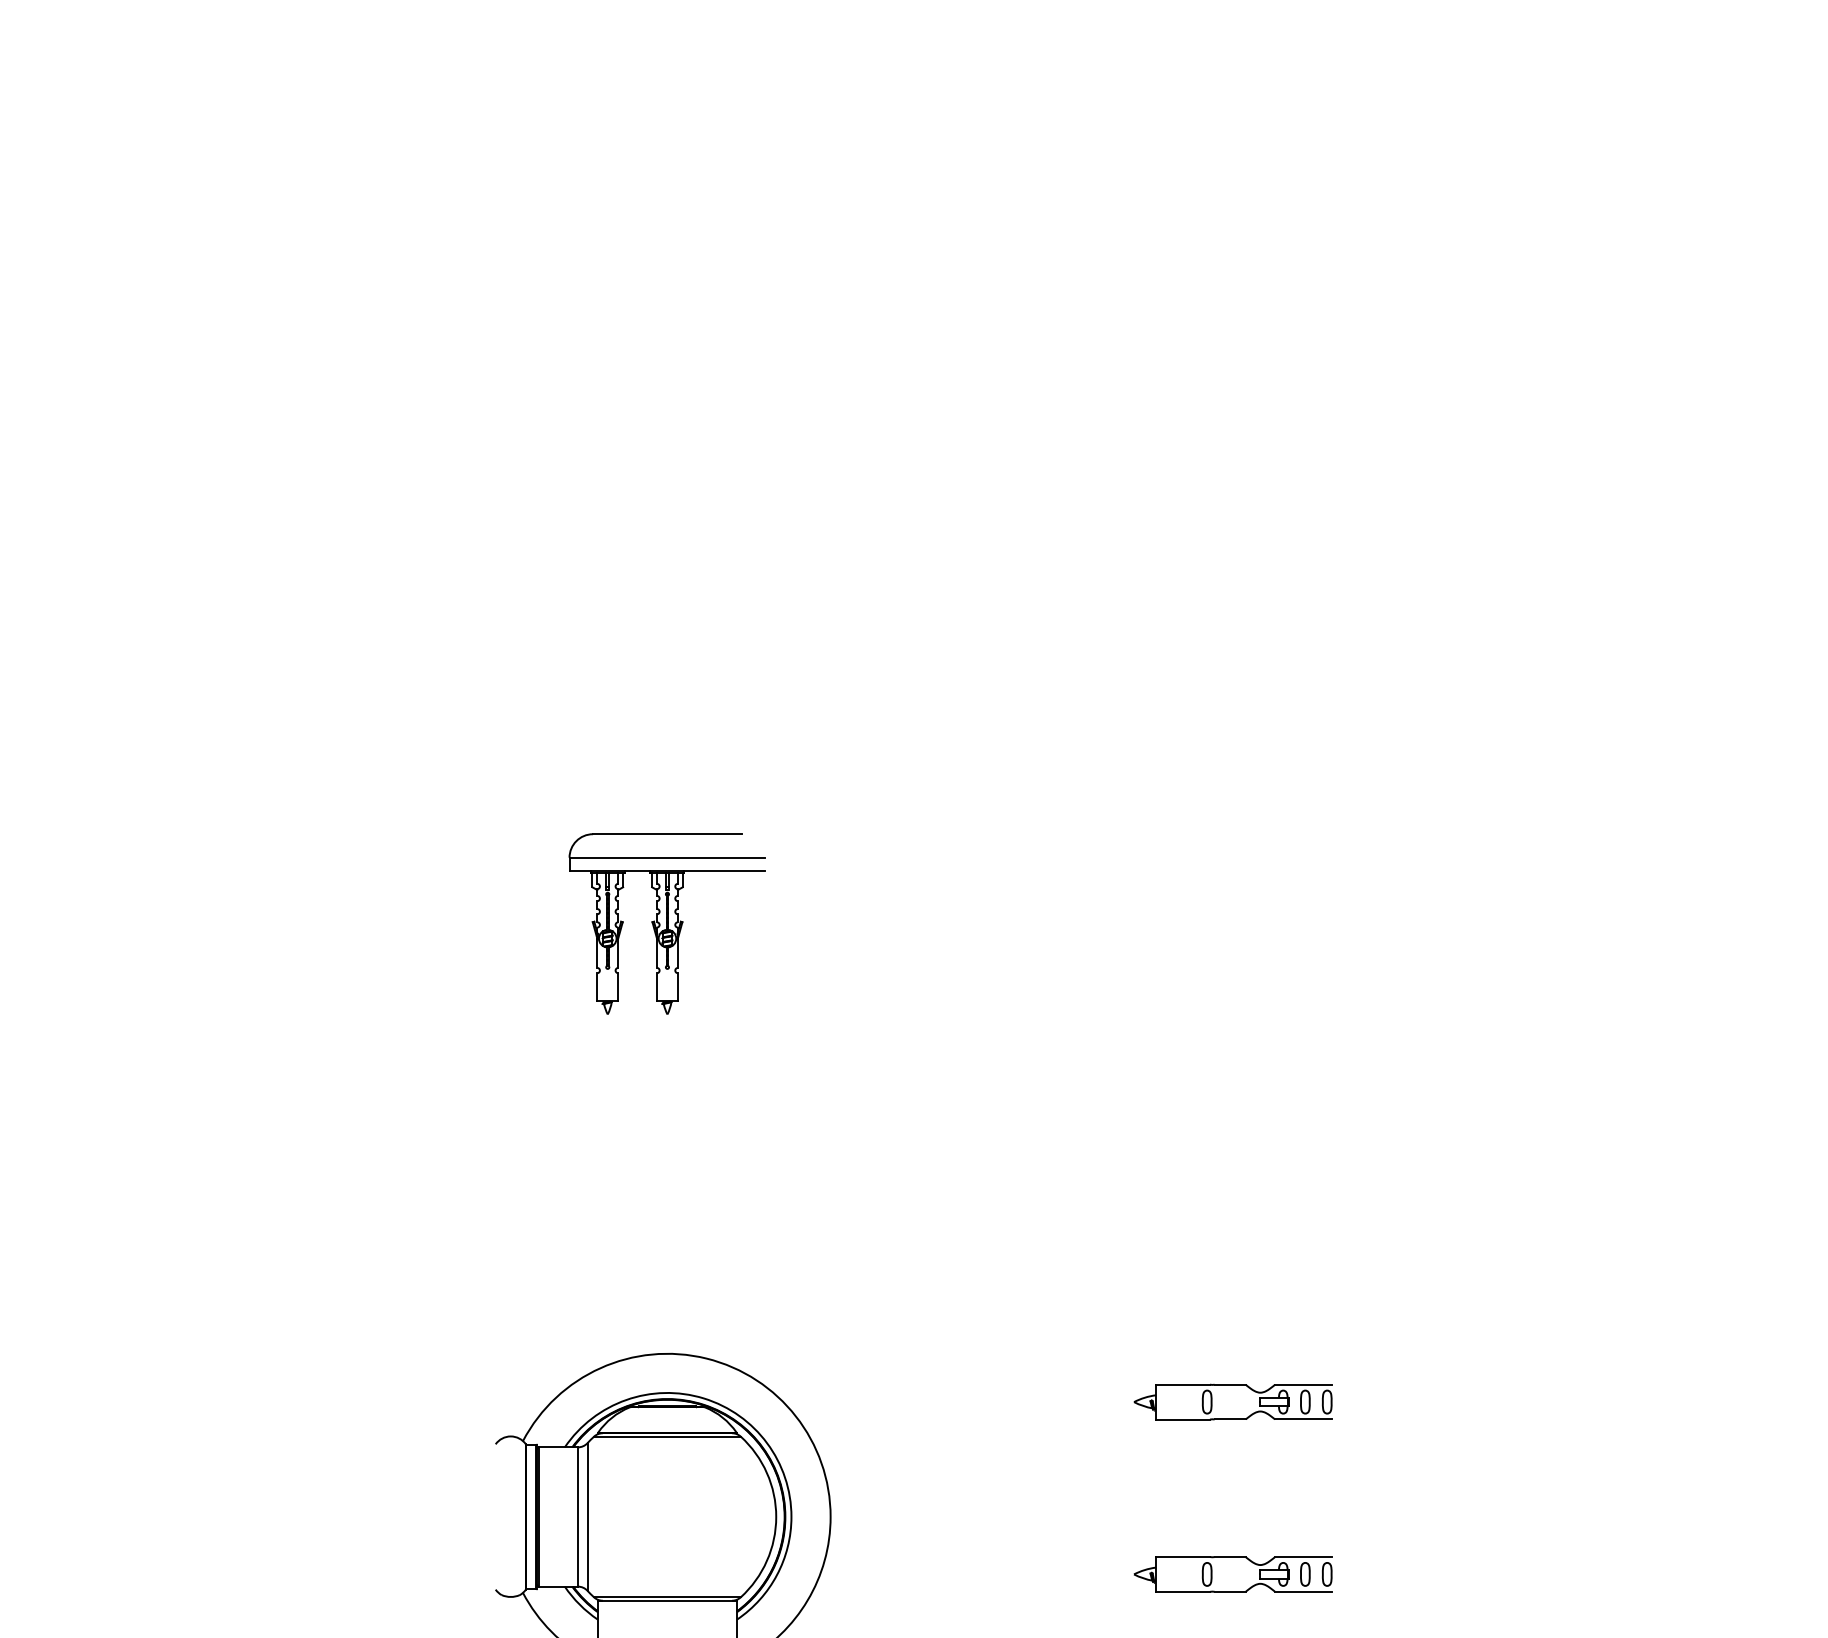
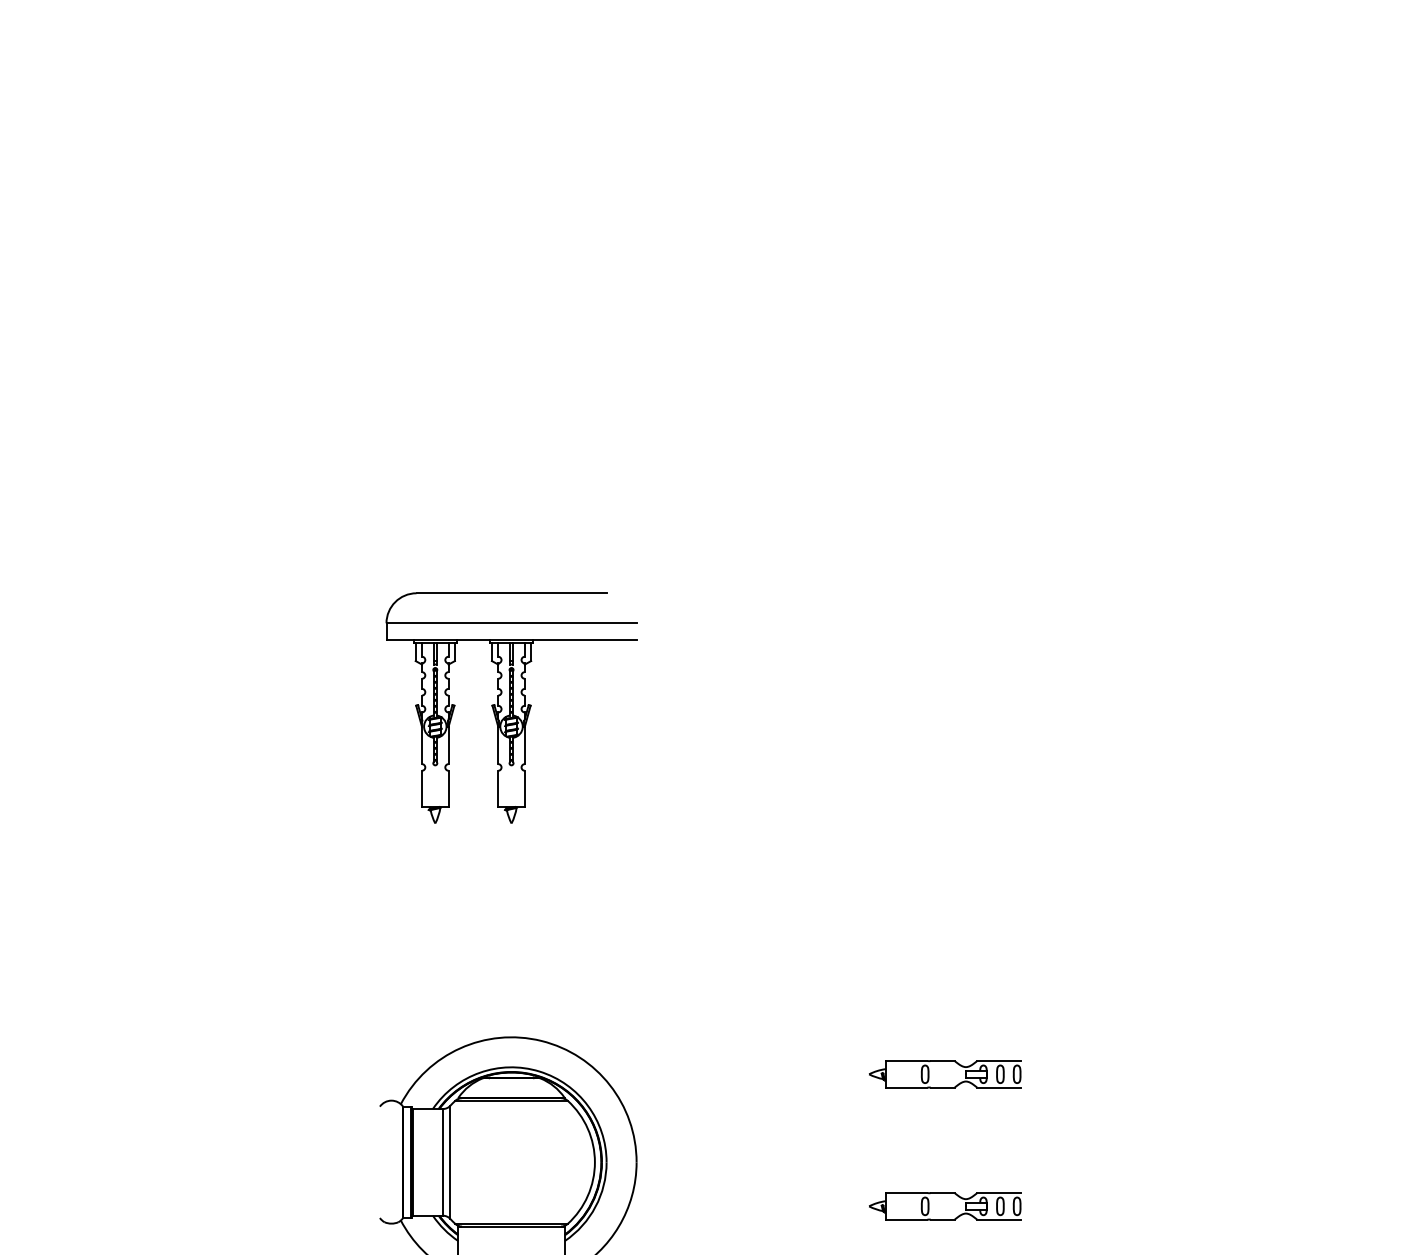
part: (667, 923) -> (511, 707), size x1.67

